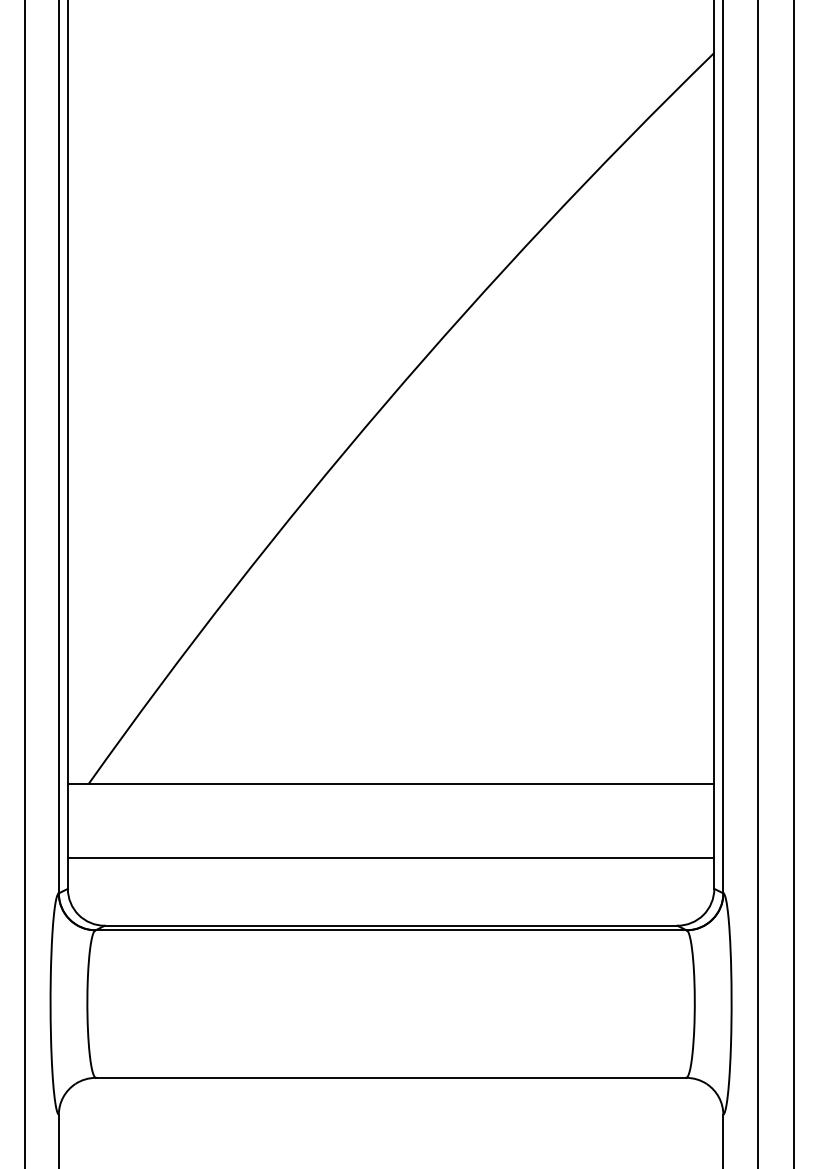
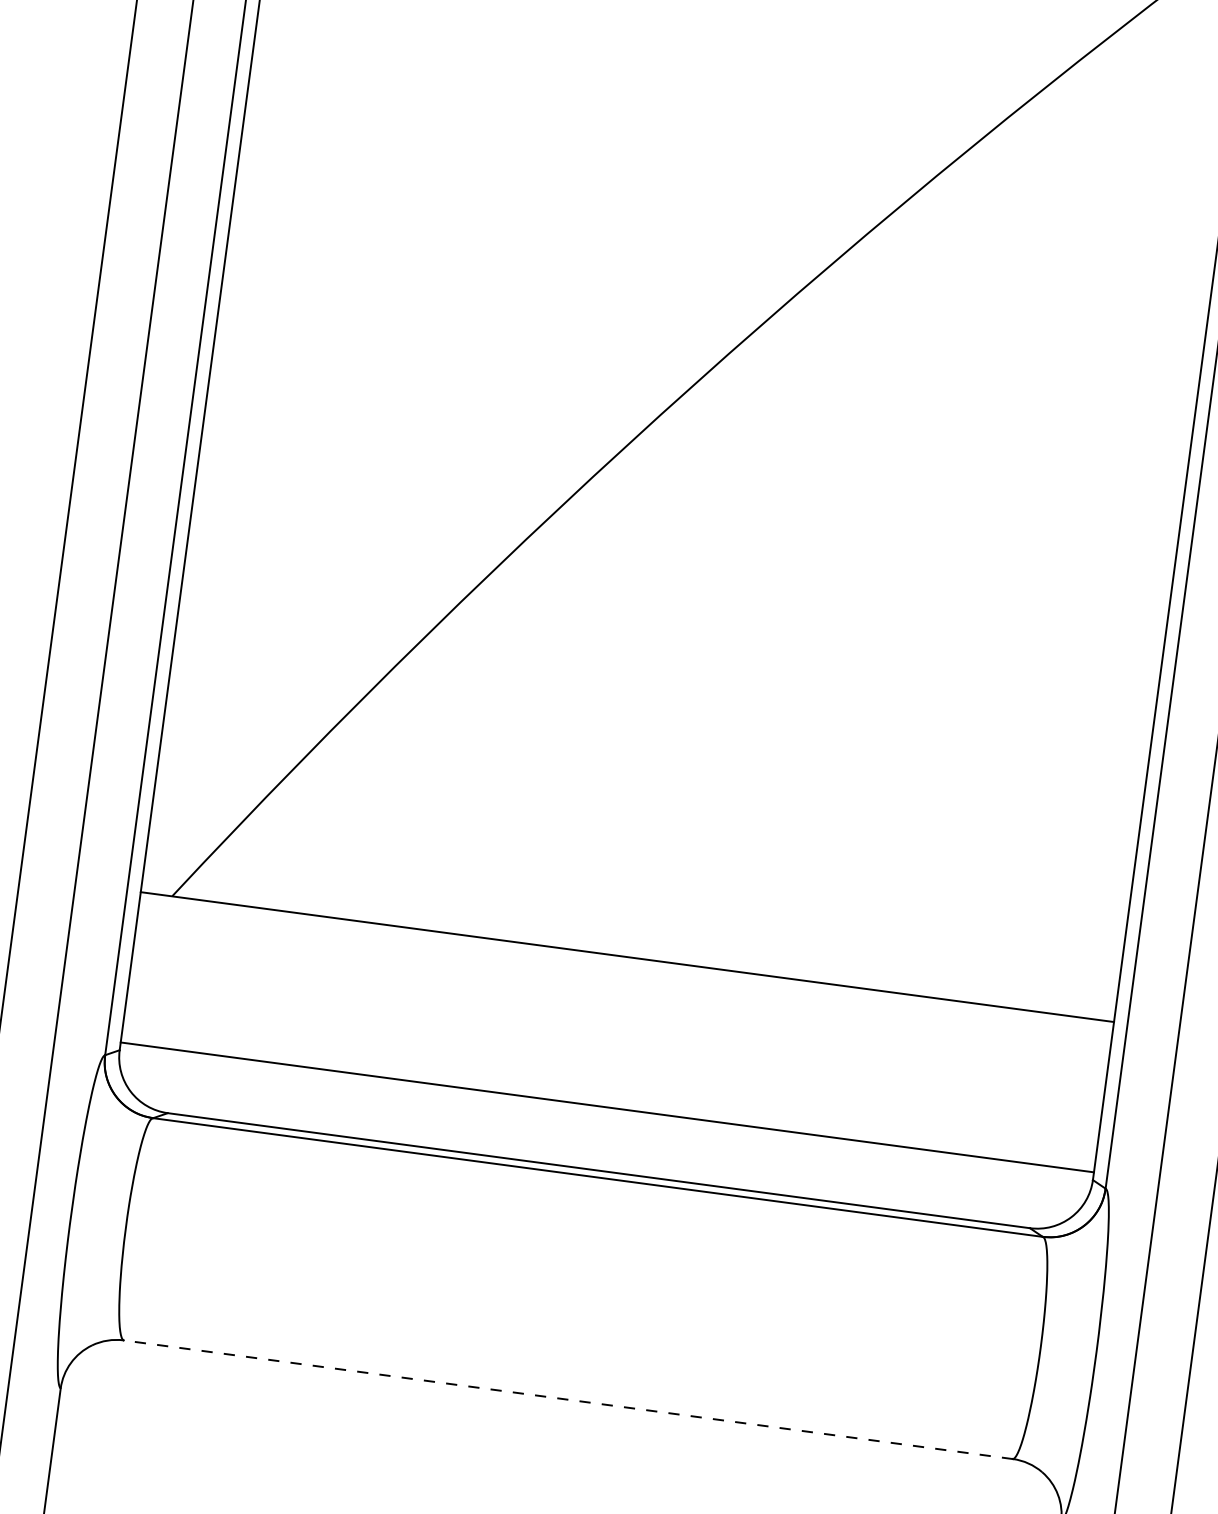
line: (390, 857) -> (606, 1106), moved
line: (390, 1077) -> (567, 1399), solid -> dashed

